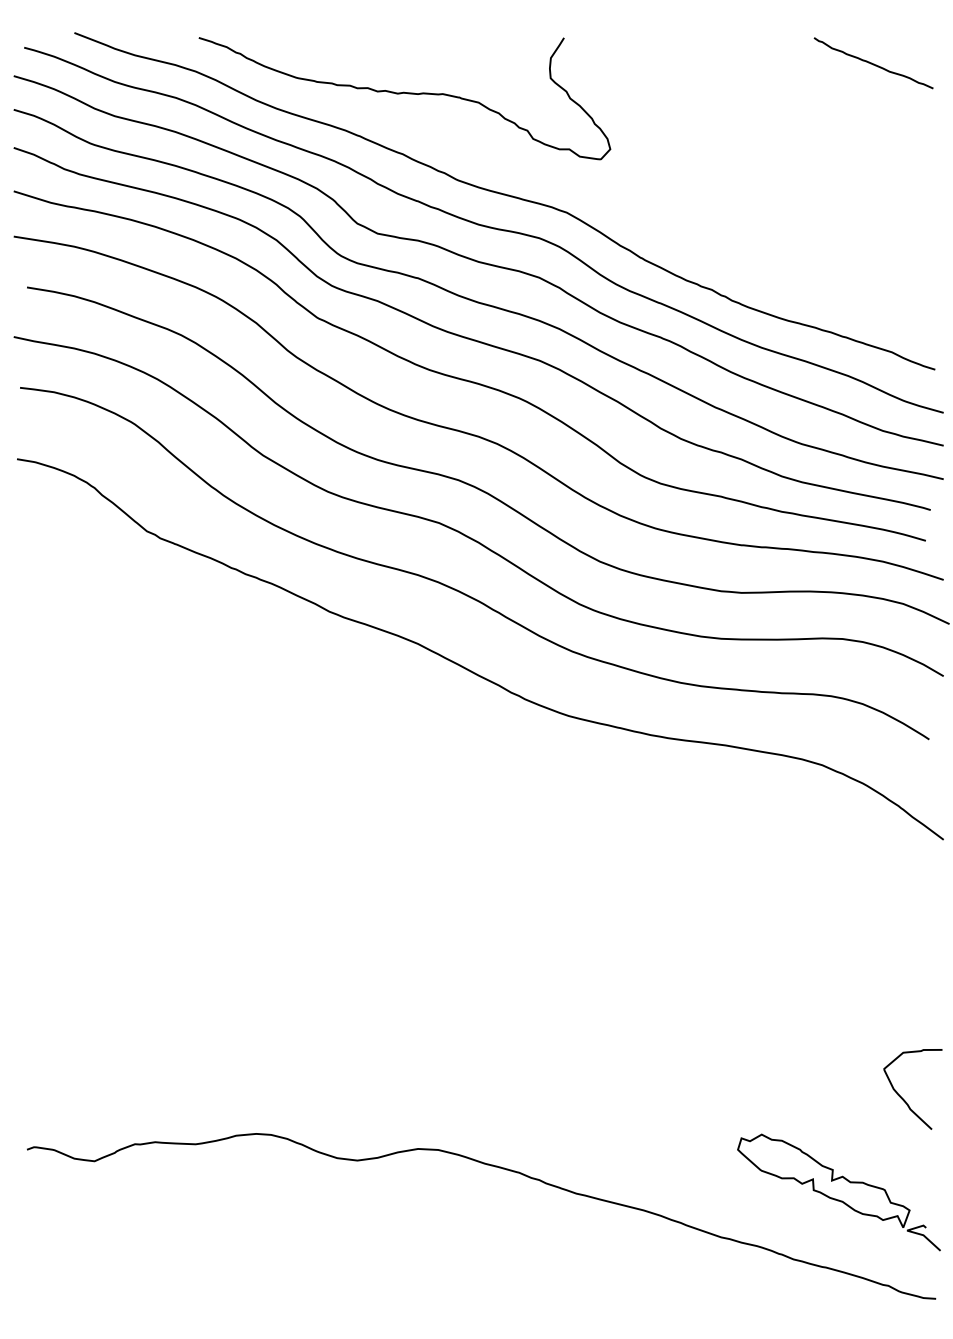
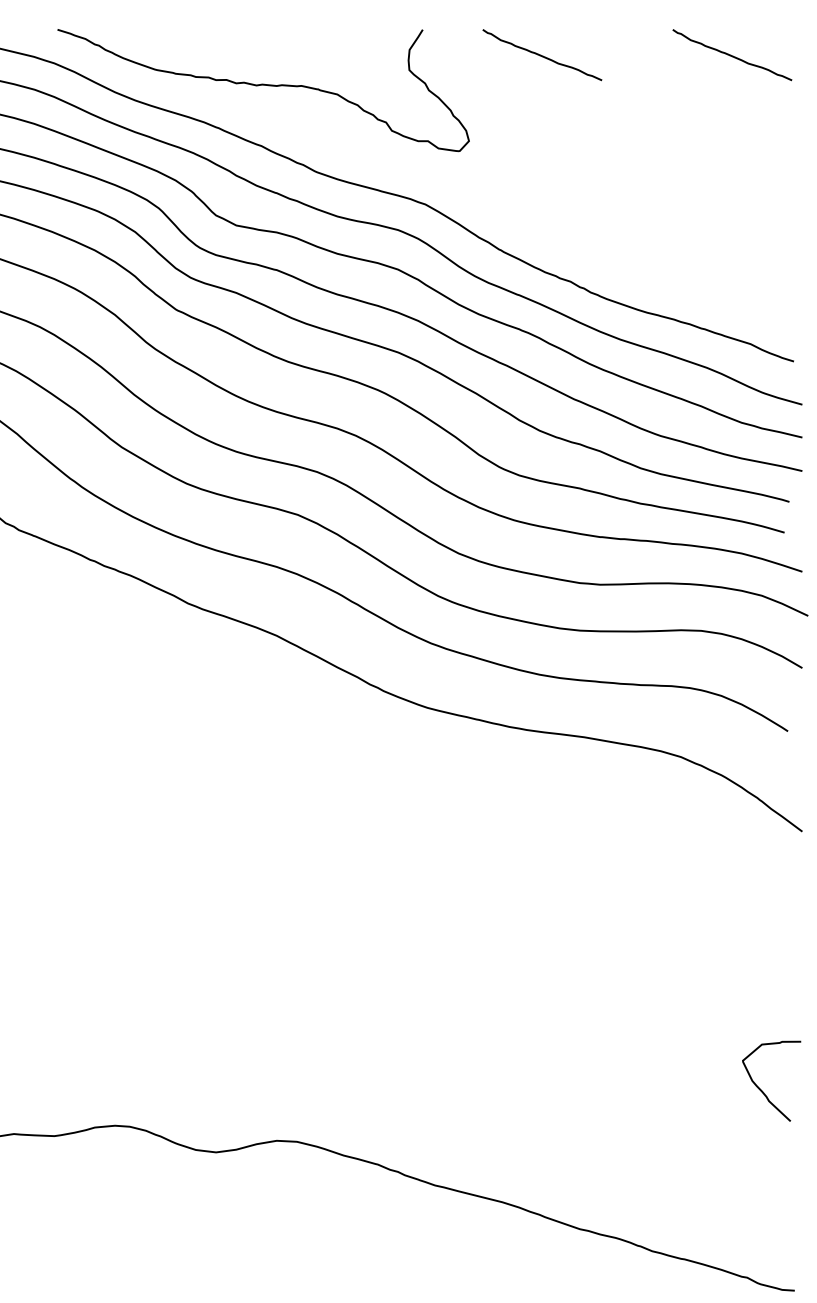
curve: (683, 63) -> (542, 55), added
part: (838, 1192) -> (697, 1184), removed

